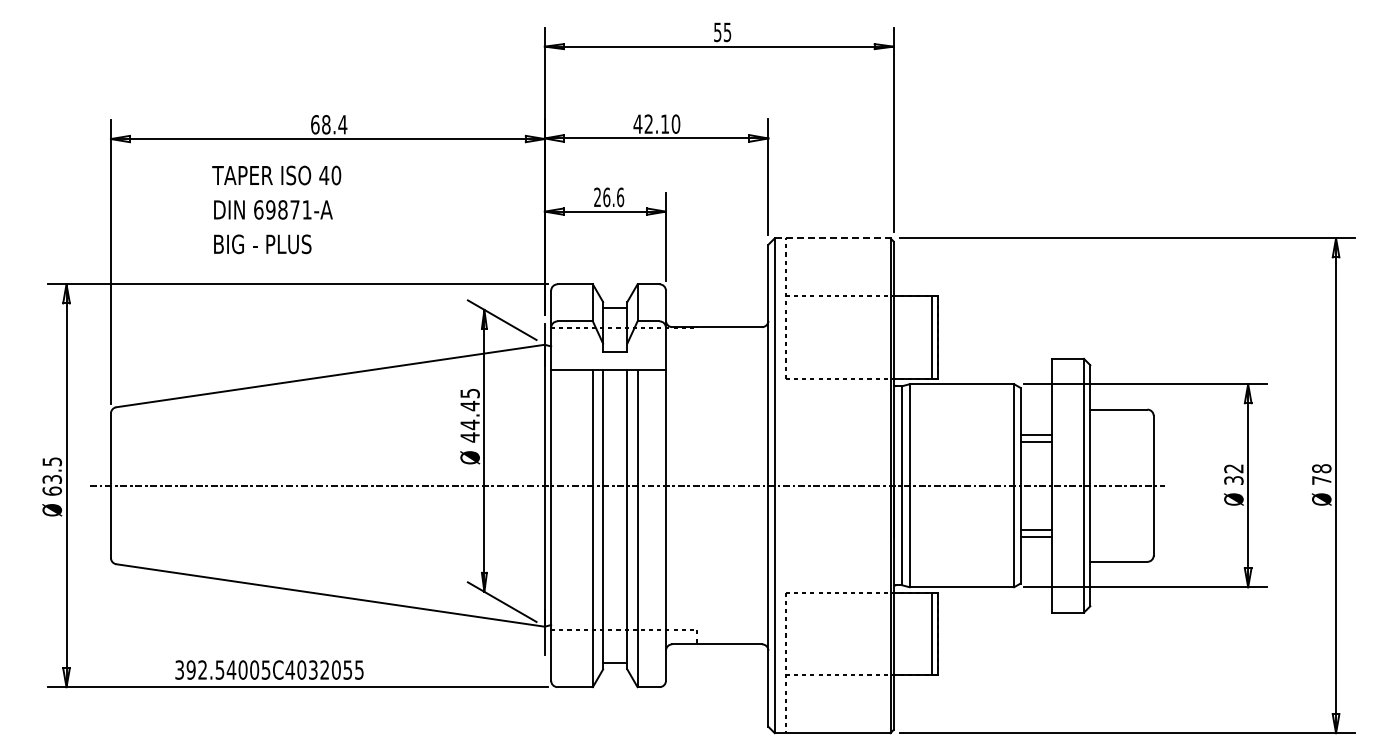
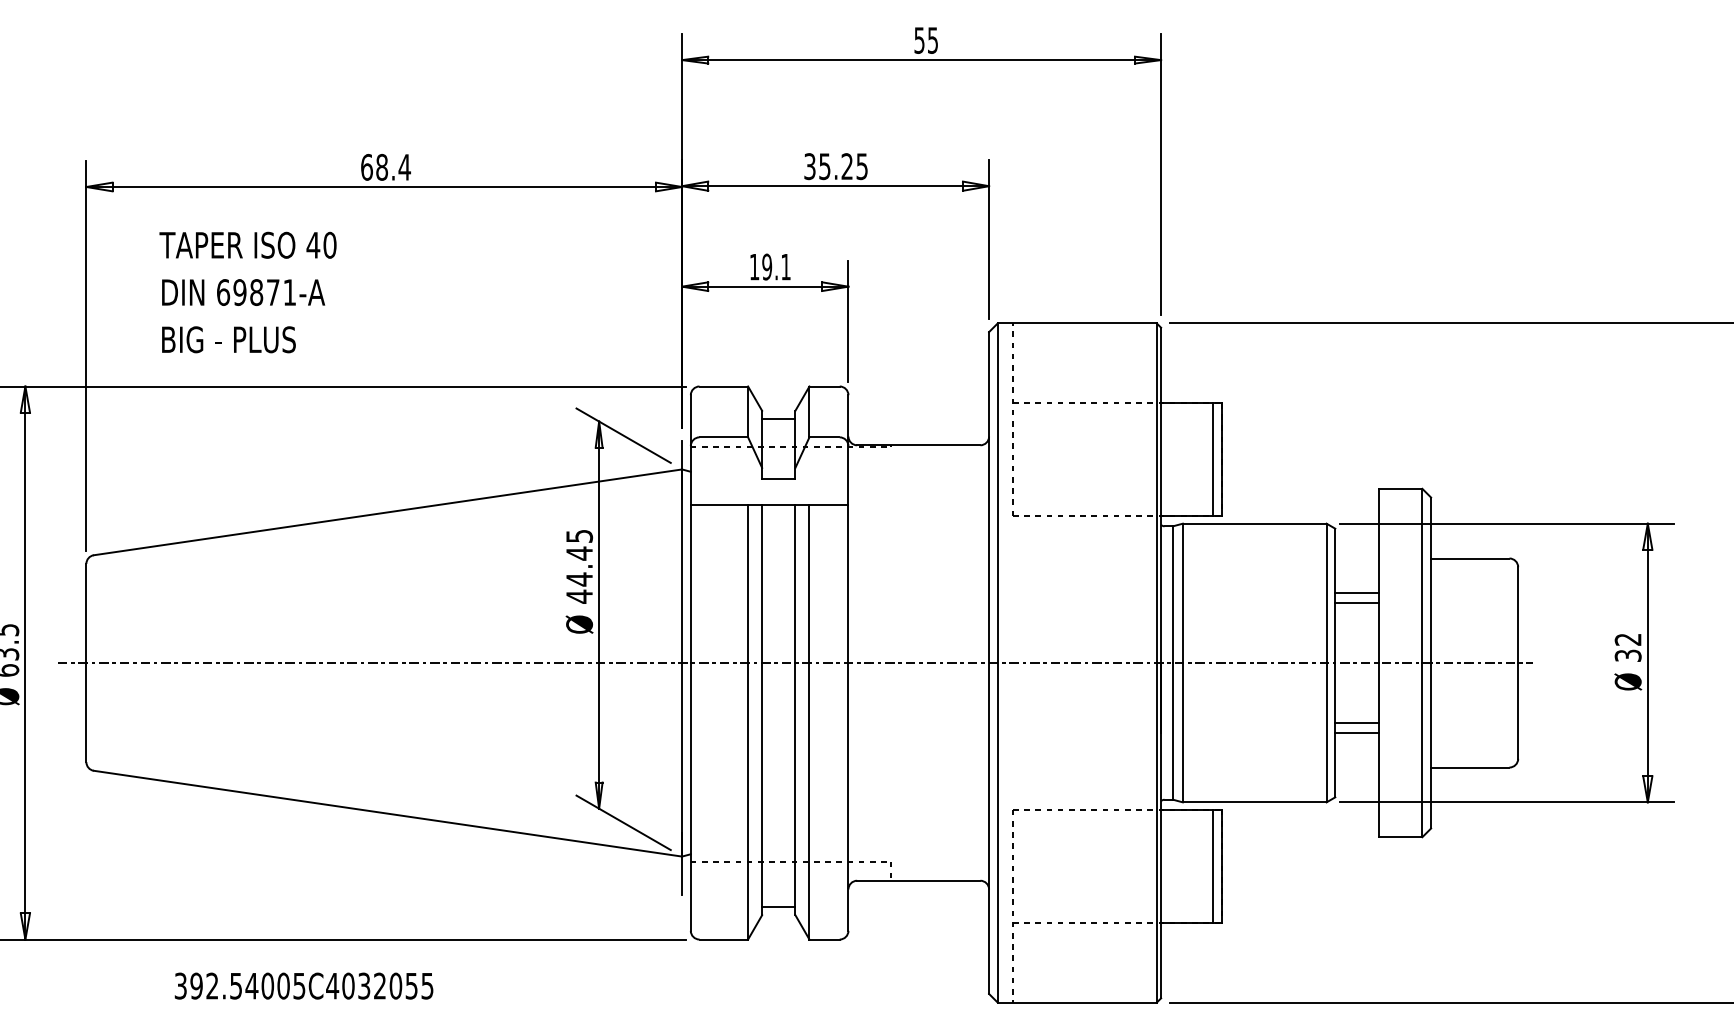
text: (656, 123) -> (835, 165), 42.10 -> 35.25
text: (609, 197) -> (770, 267), 26.6 -> 19.1
text: (276, 209) -> (247, 291), moved
line: (832, 238) -> (1077, 323), dashed -> solid
text: (269, 669) -> (304, 985), moved

